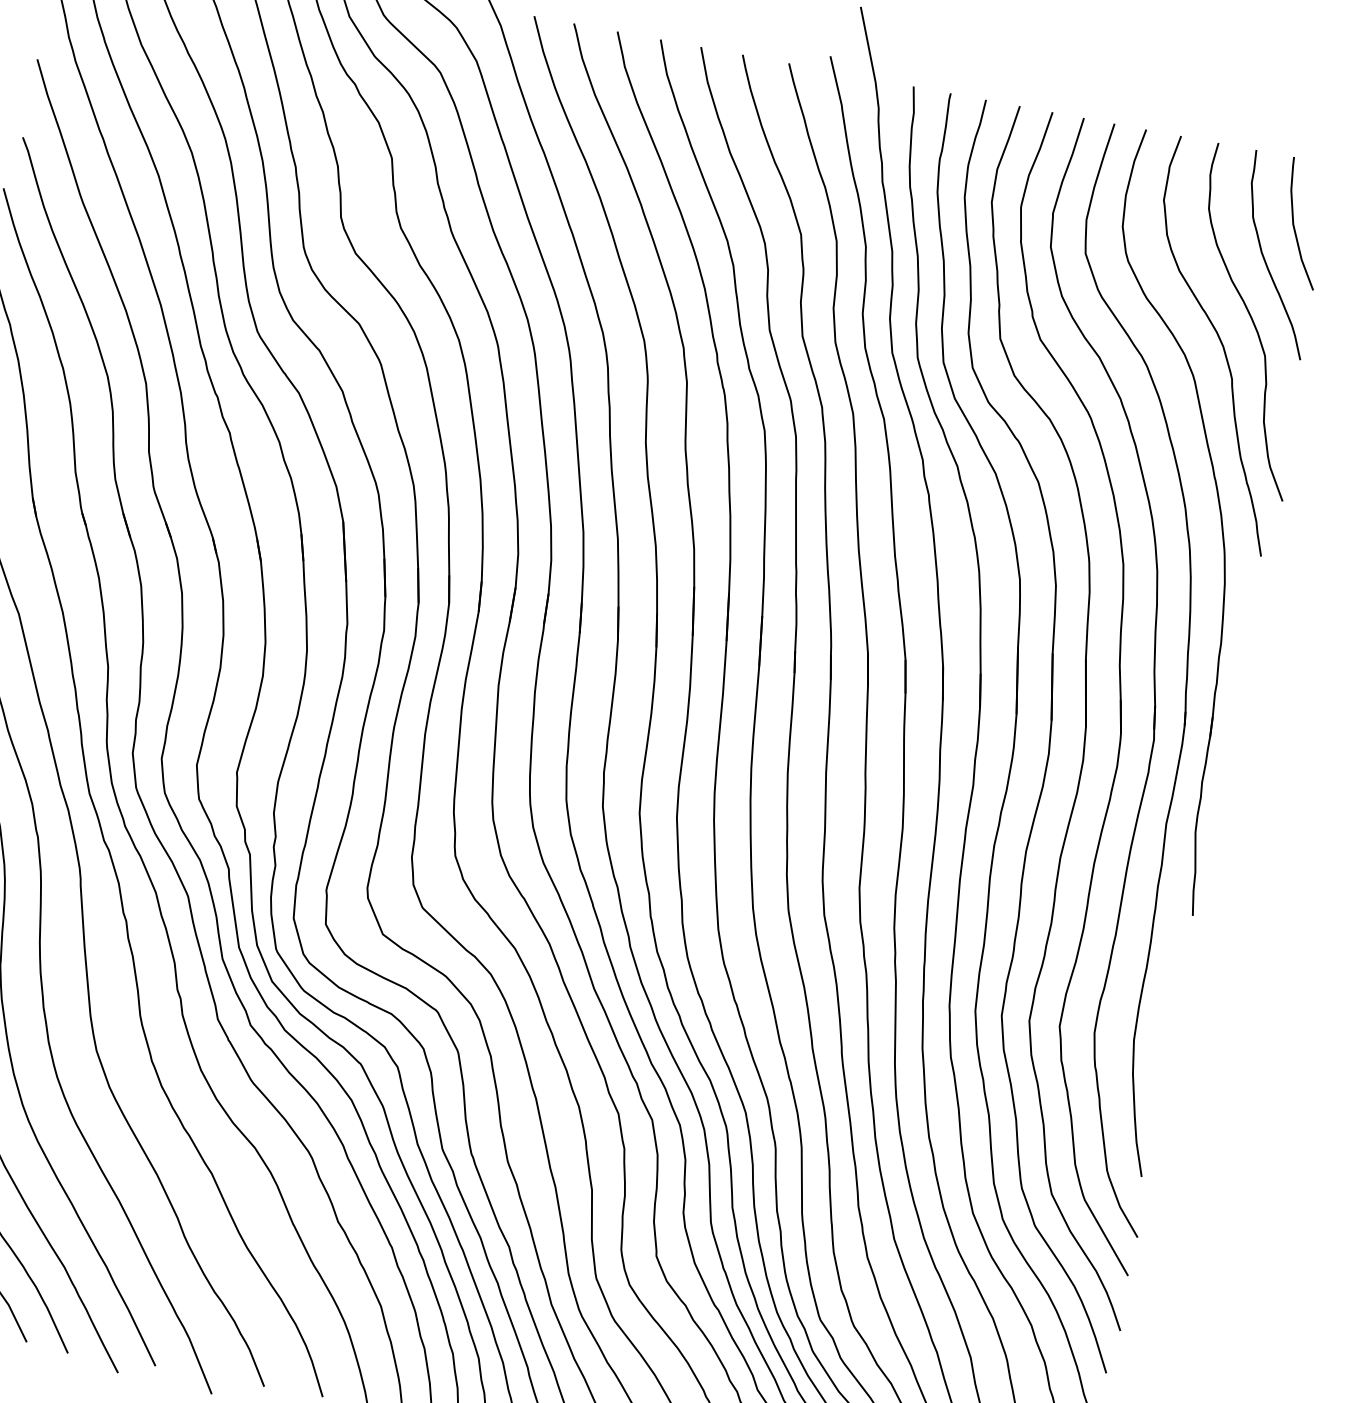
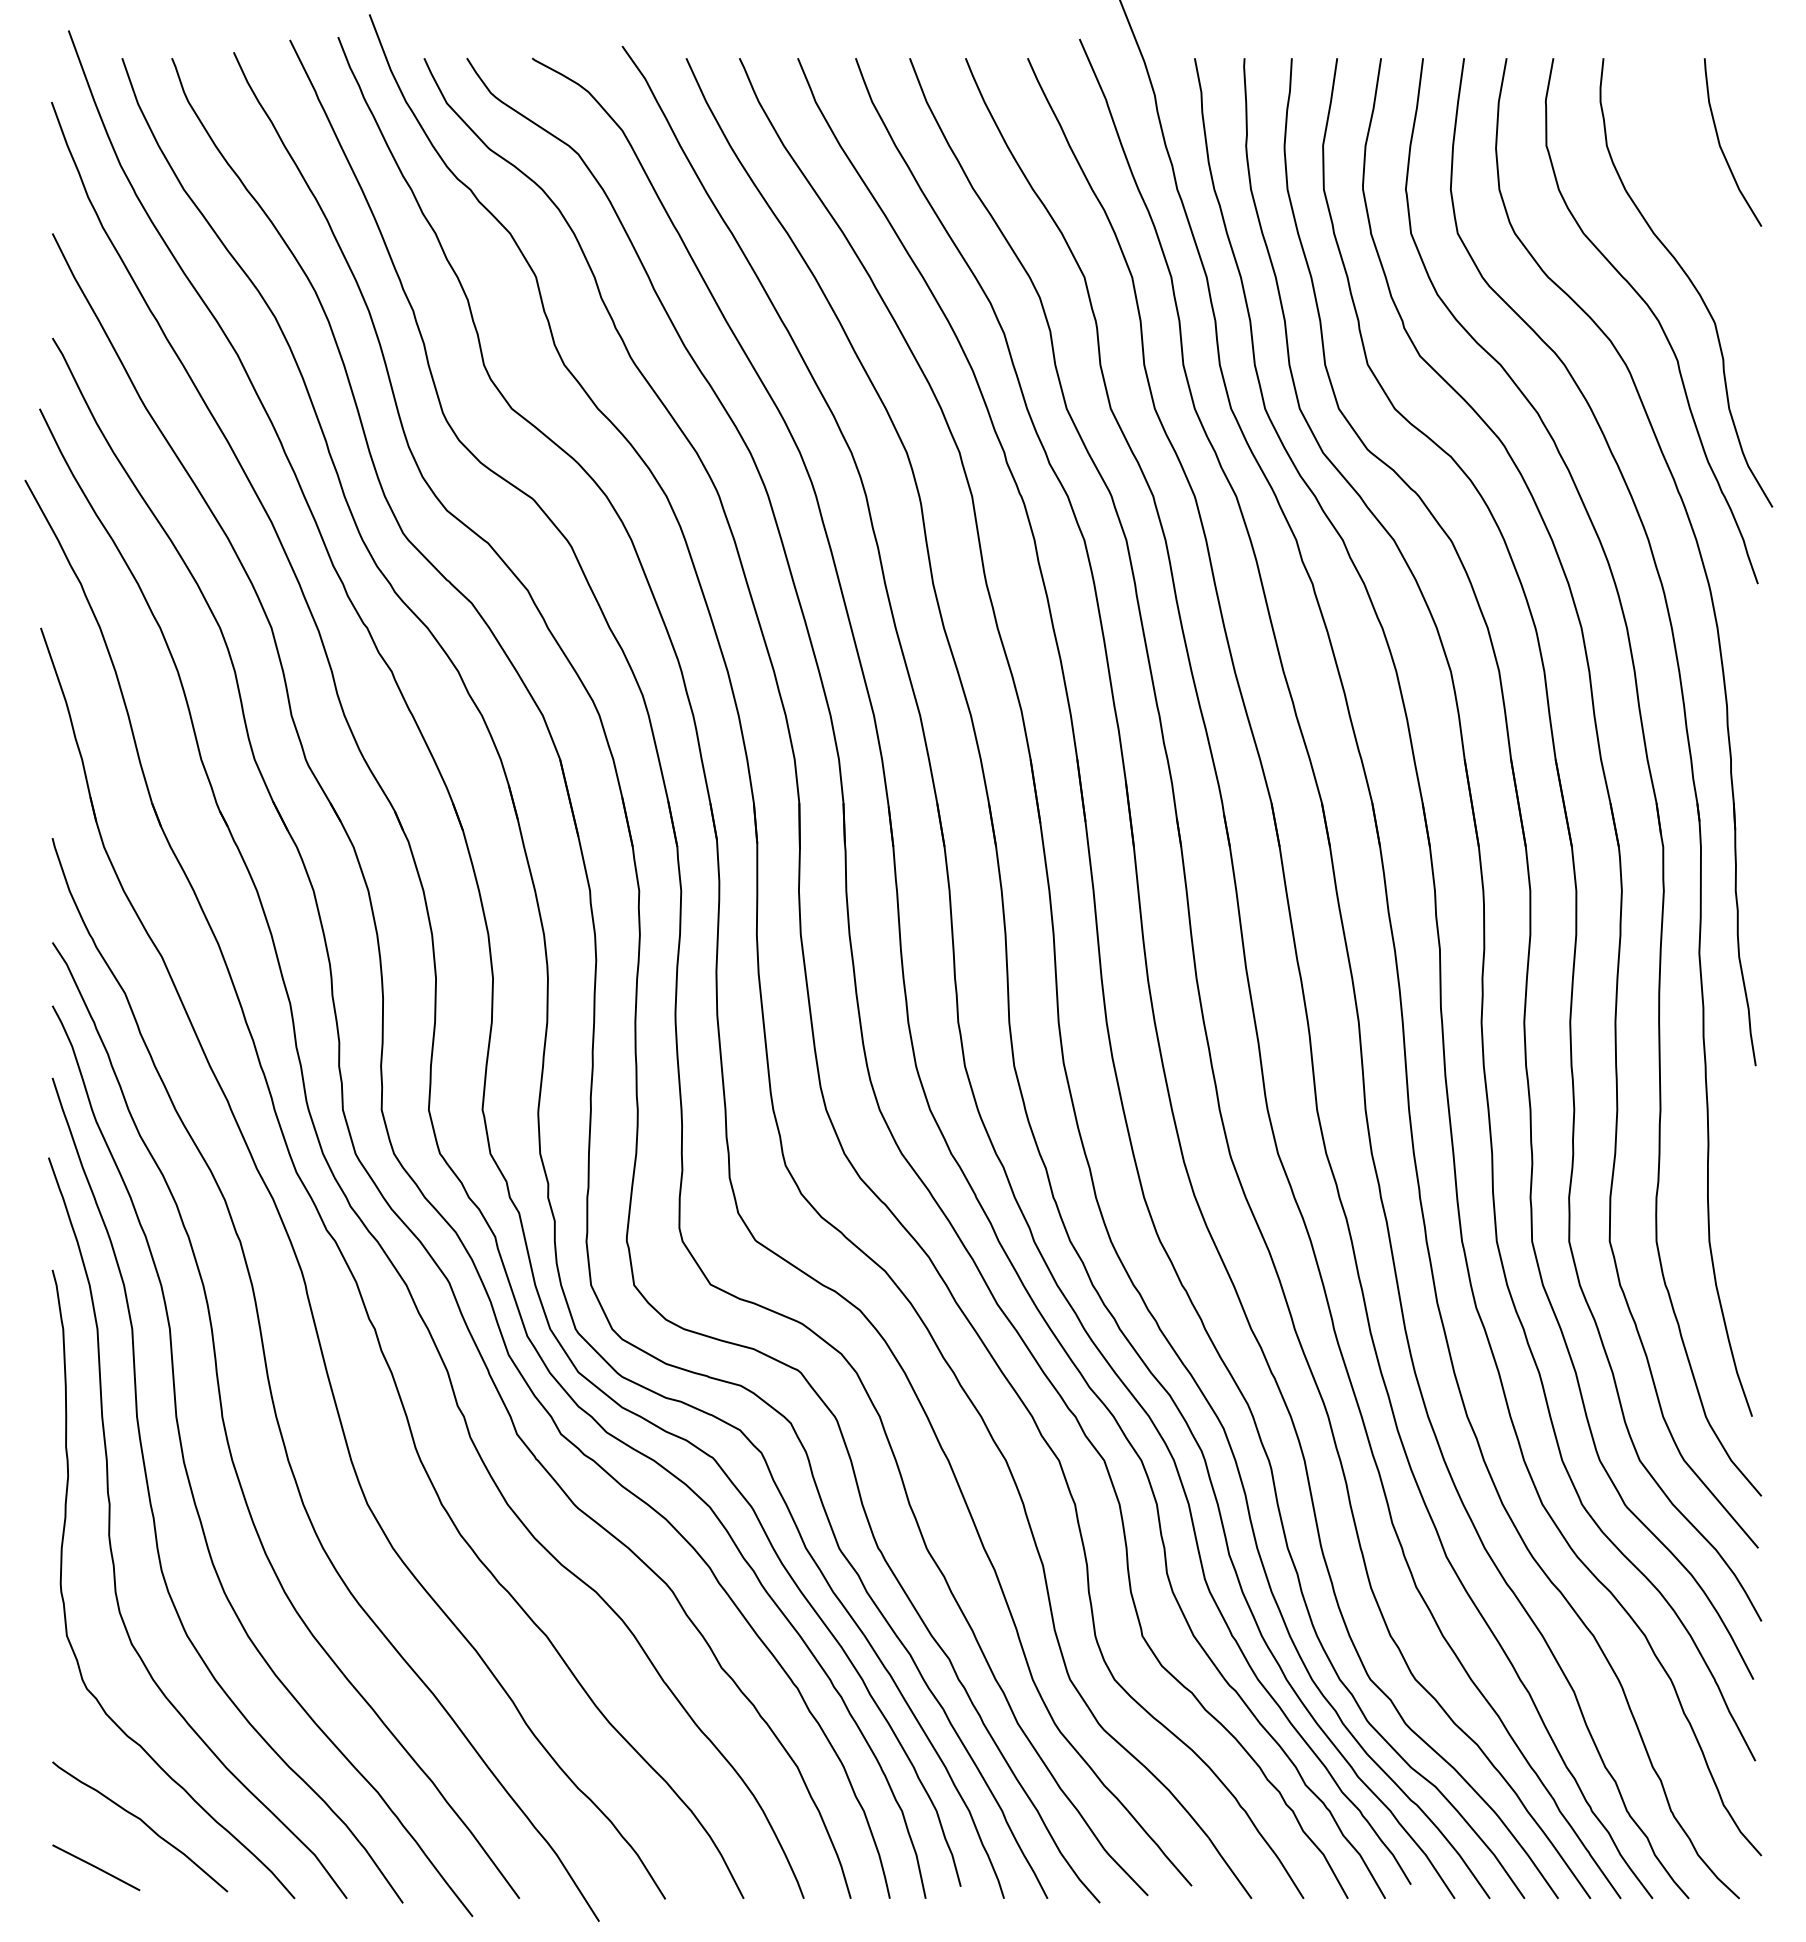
curve: (1265, 259) -> (1692, 198), removed

